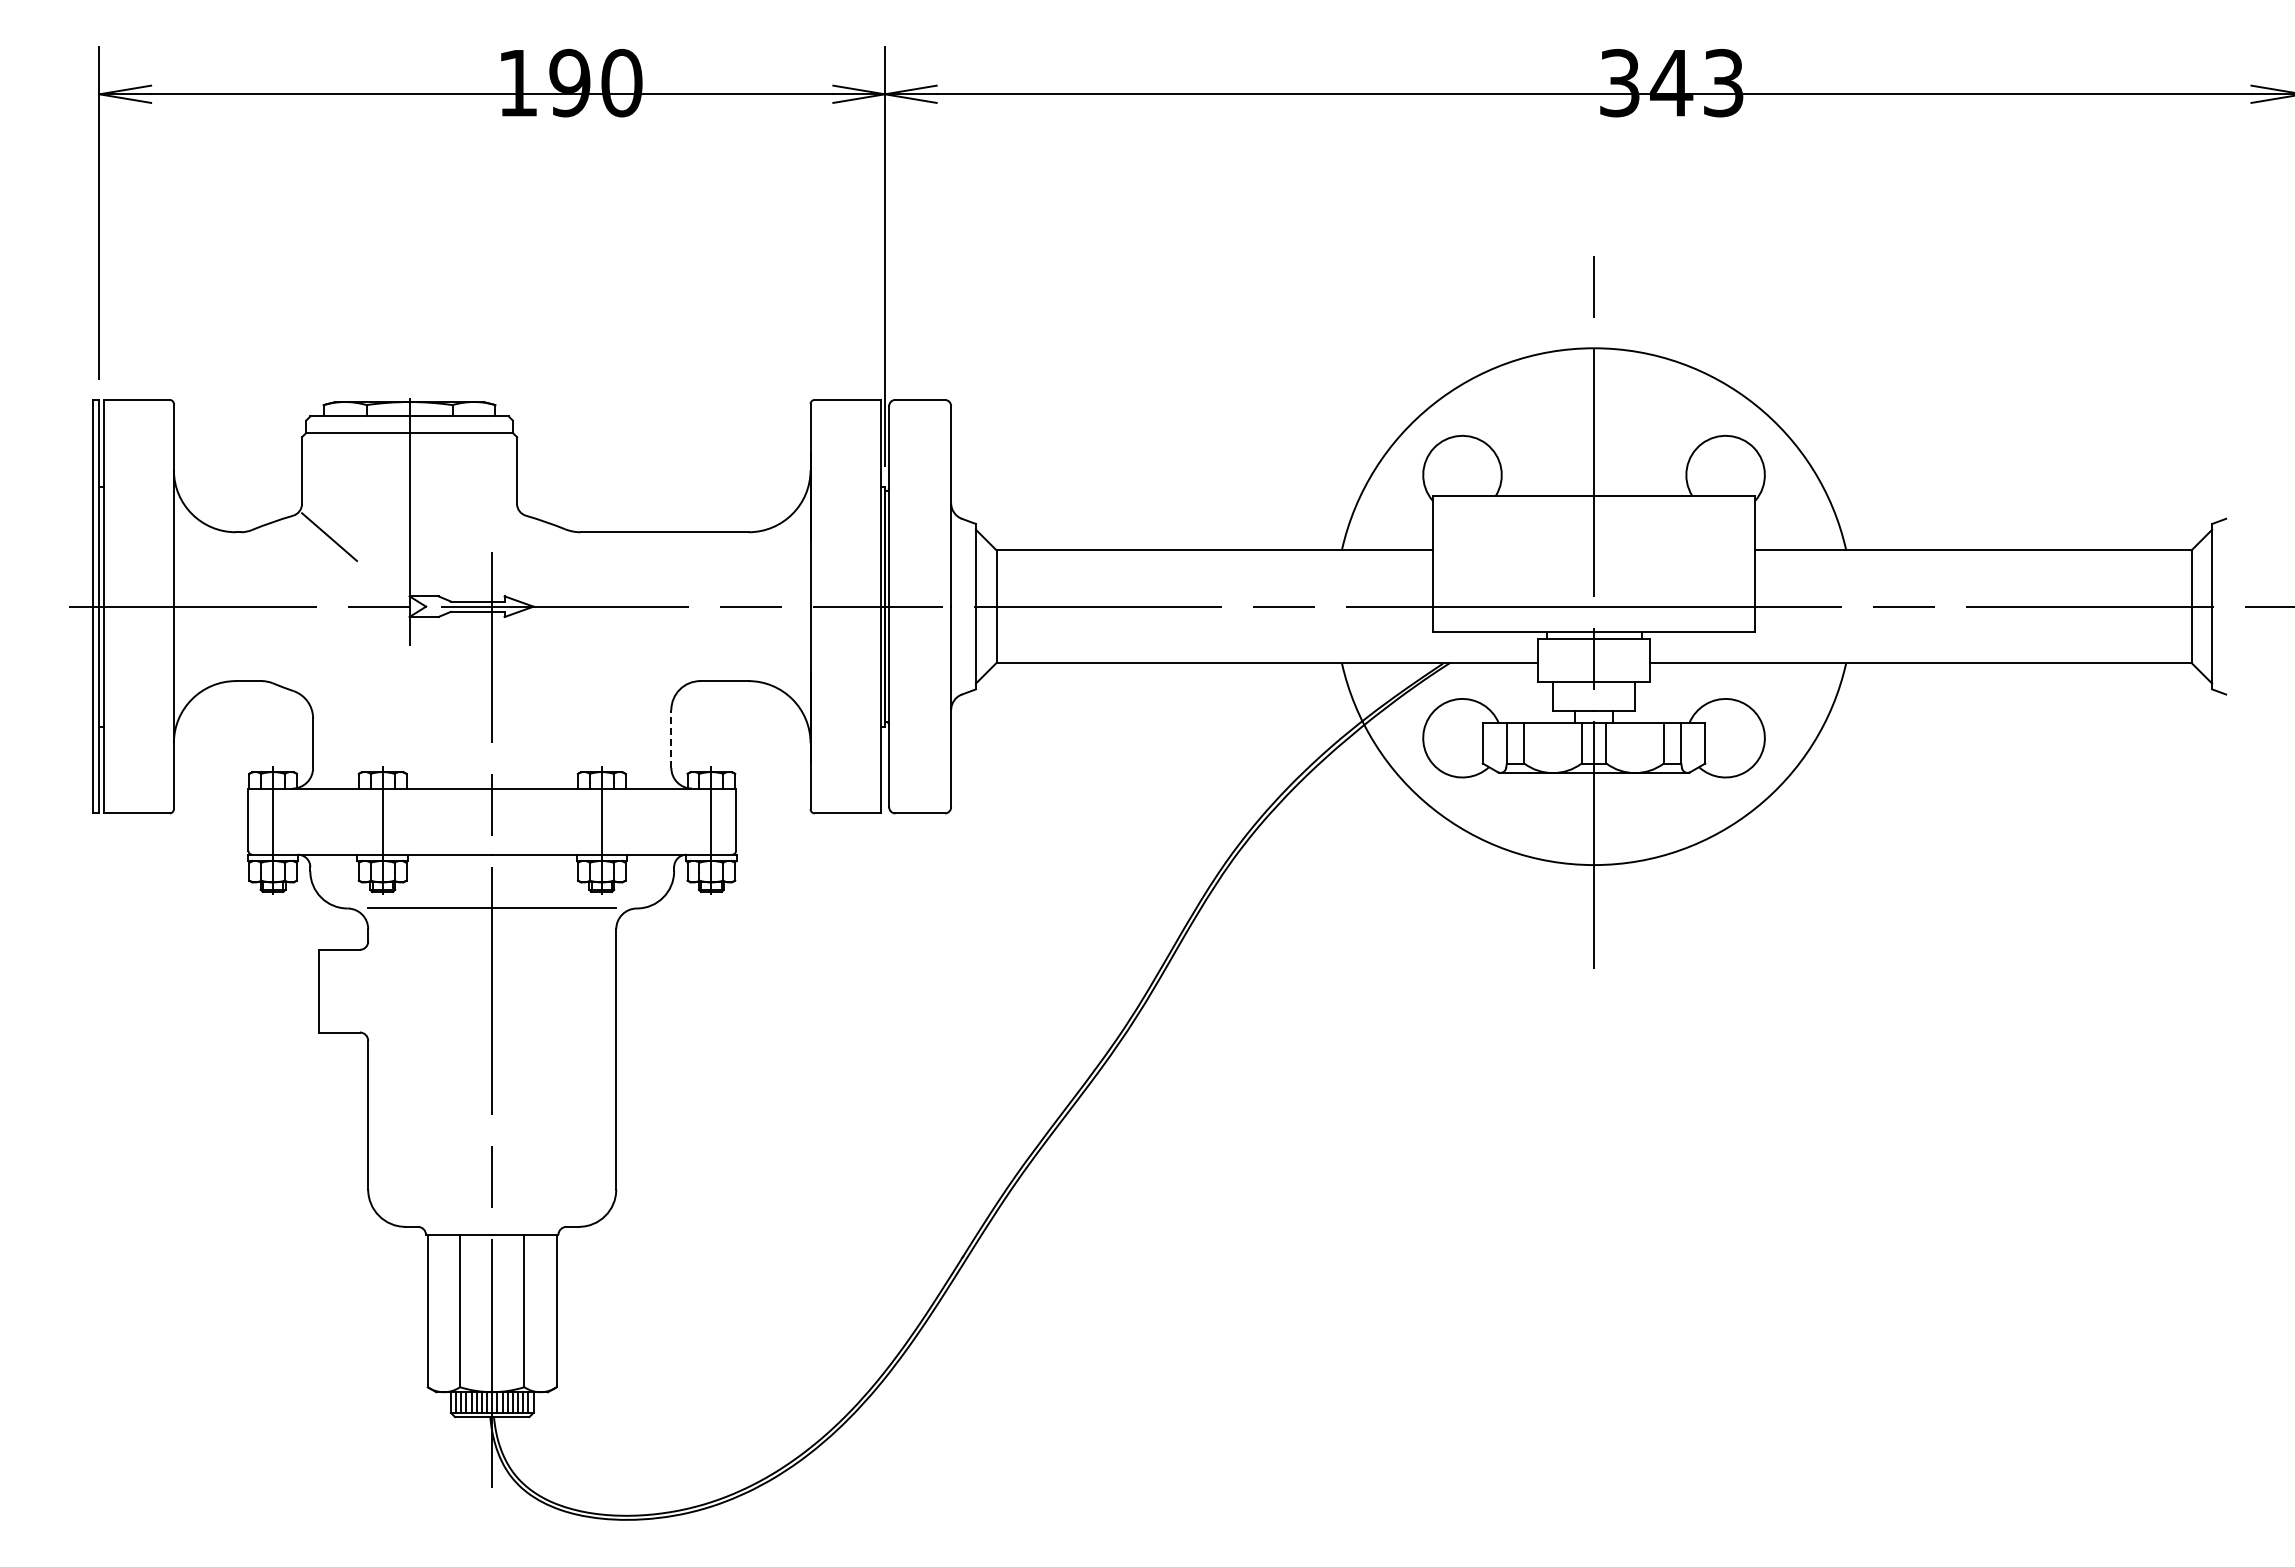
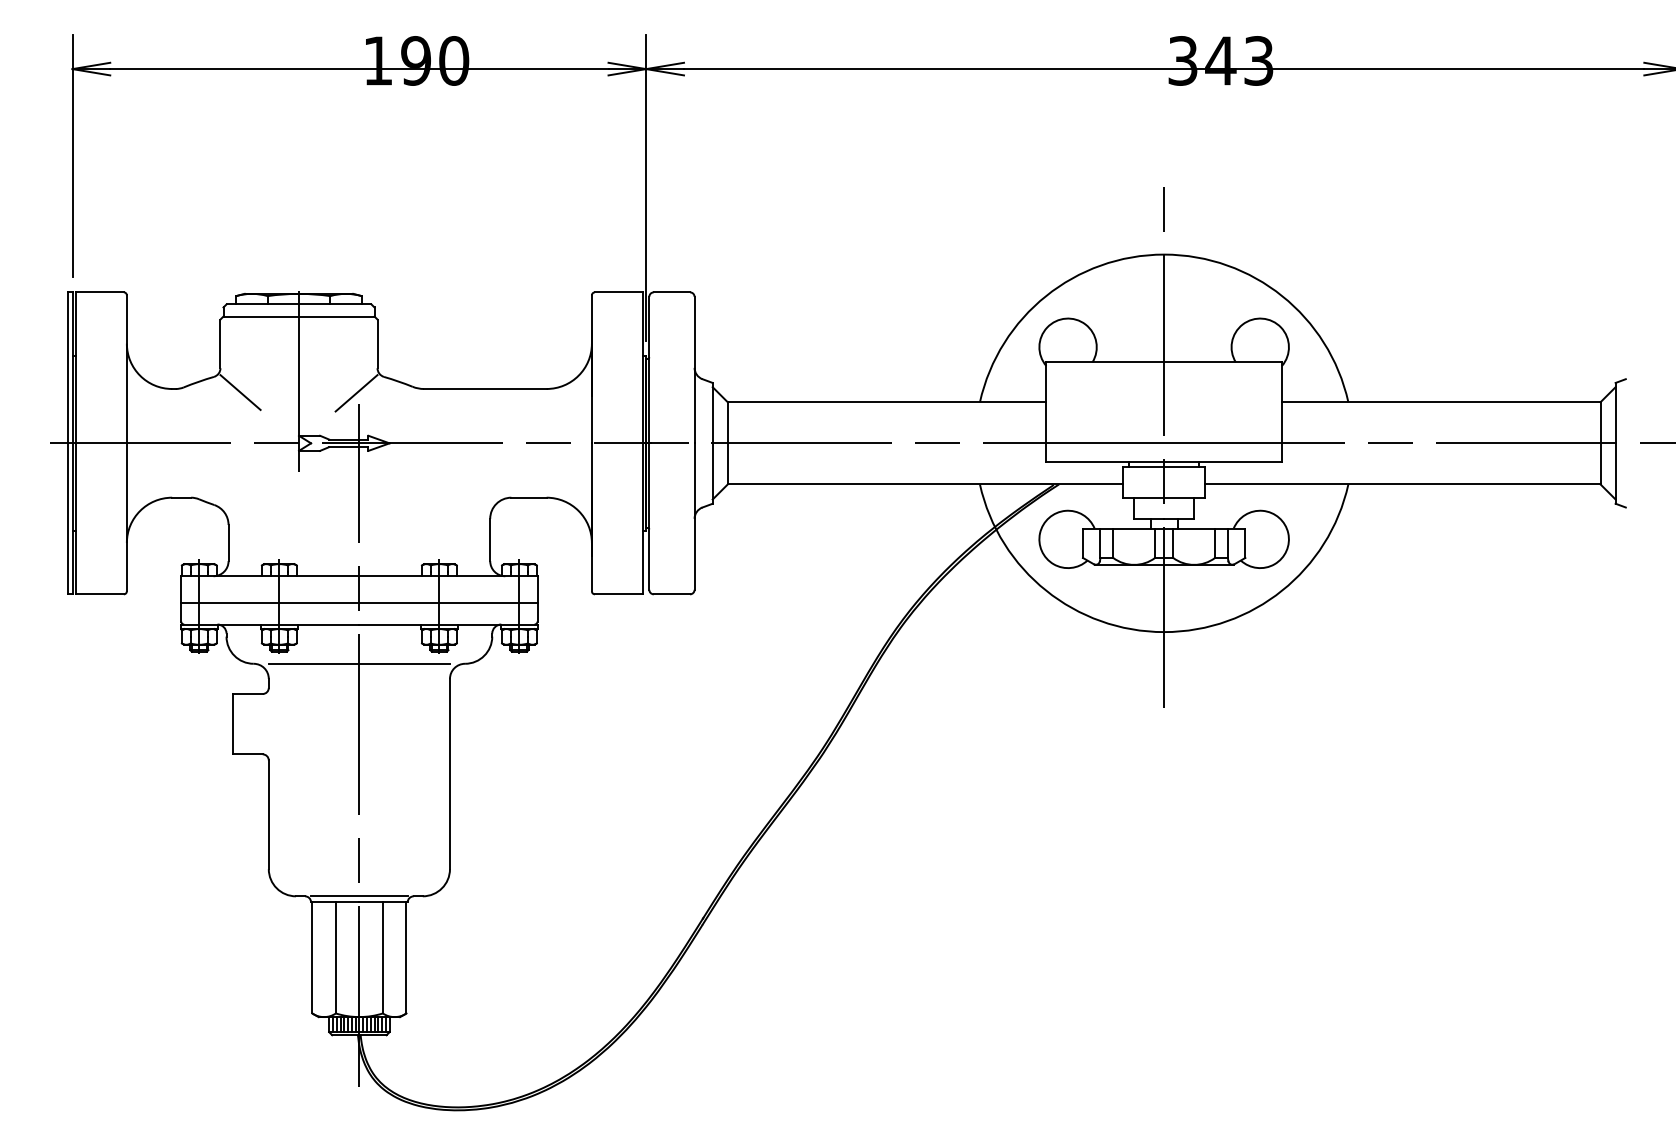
line: (488, 538) -> (356, 393), added
line: (671, 738) -> (490, 539), dashed -> solid
line: (492, 825) -> (359, 603), added
line: (492, 1226) -> (359, 896), added

